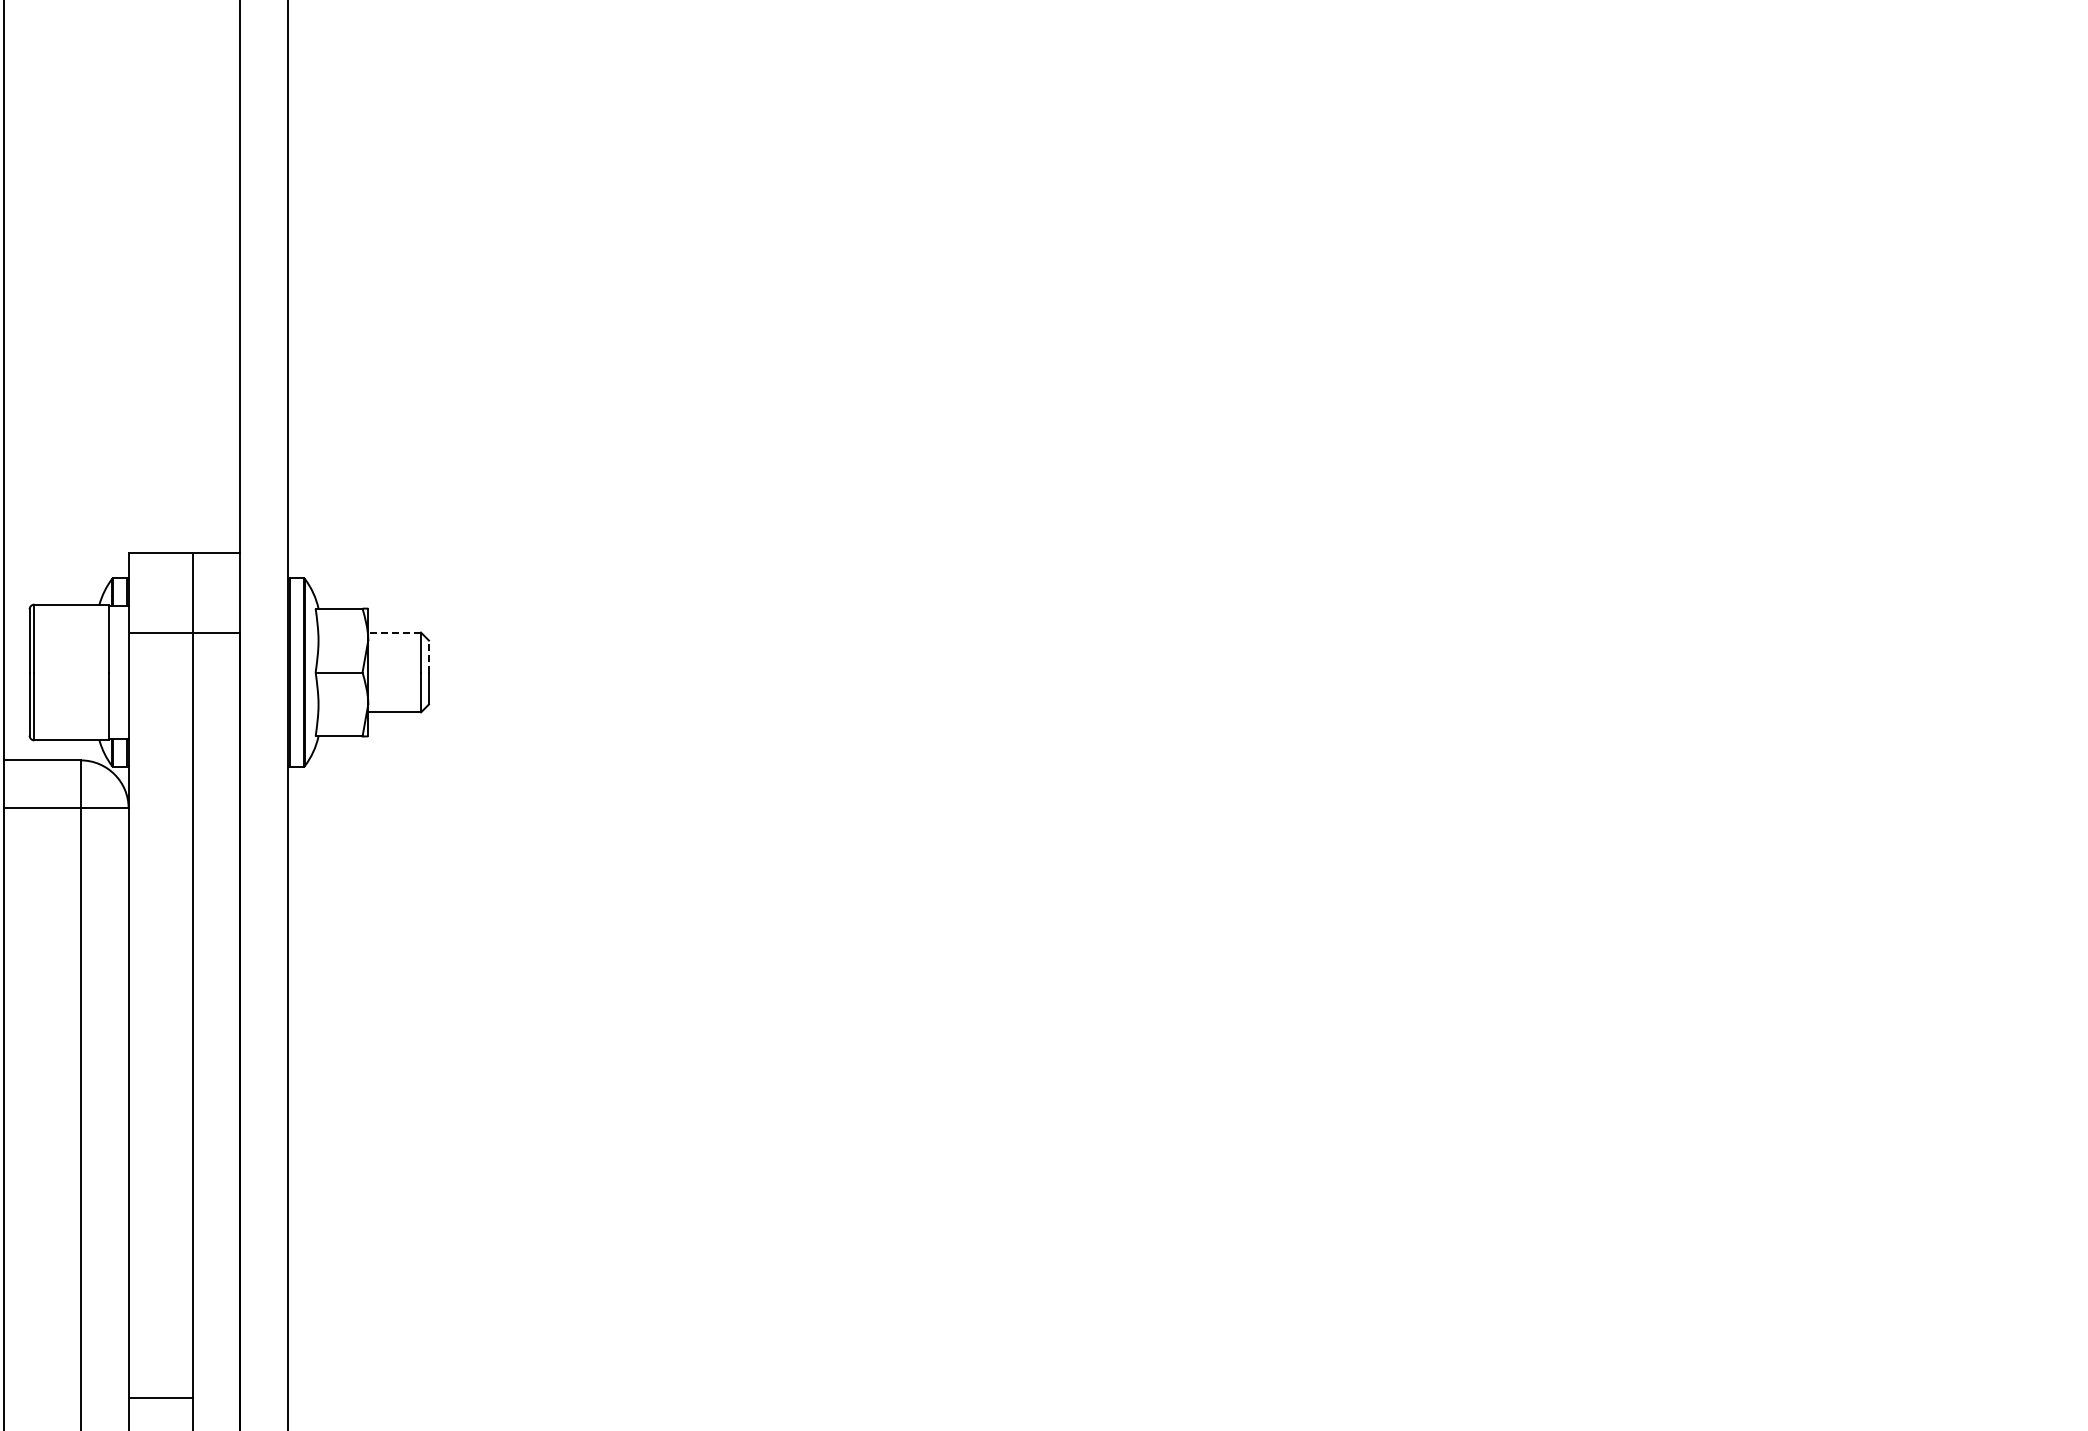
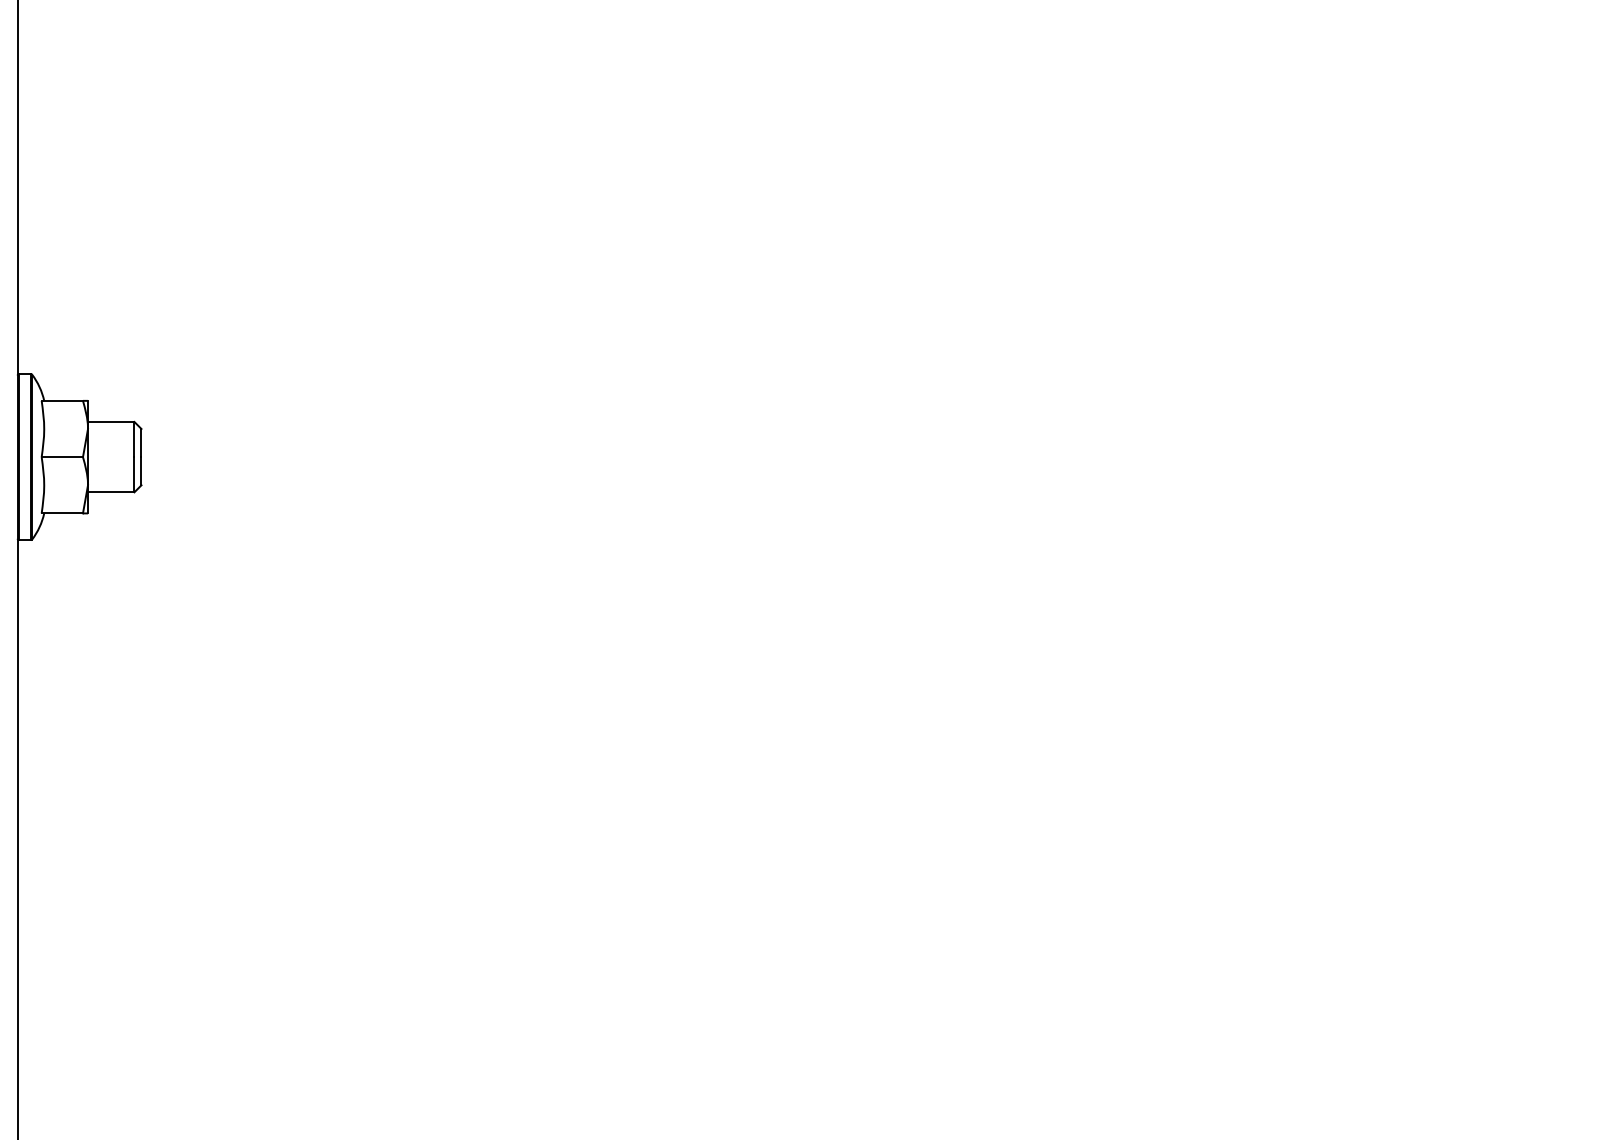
line: (394, 632) -> (111, 421), dashed -> solid
line: (428, 656) -> (141, 443), dashed -> solid

